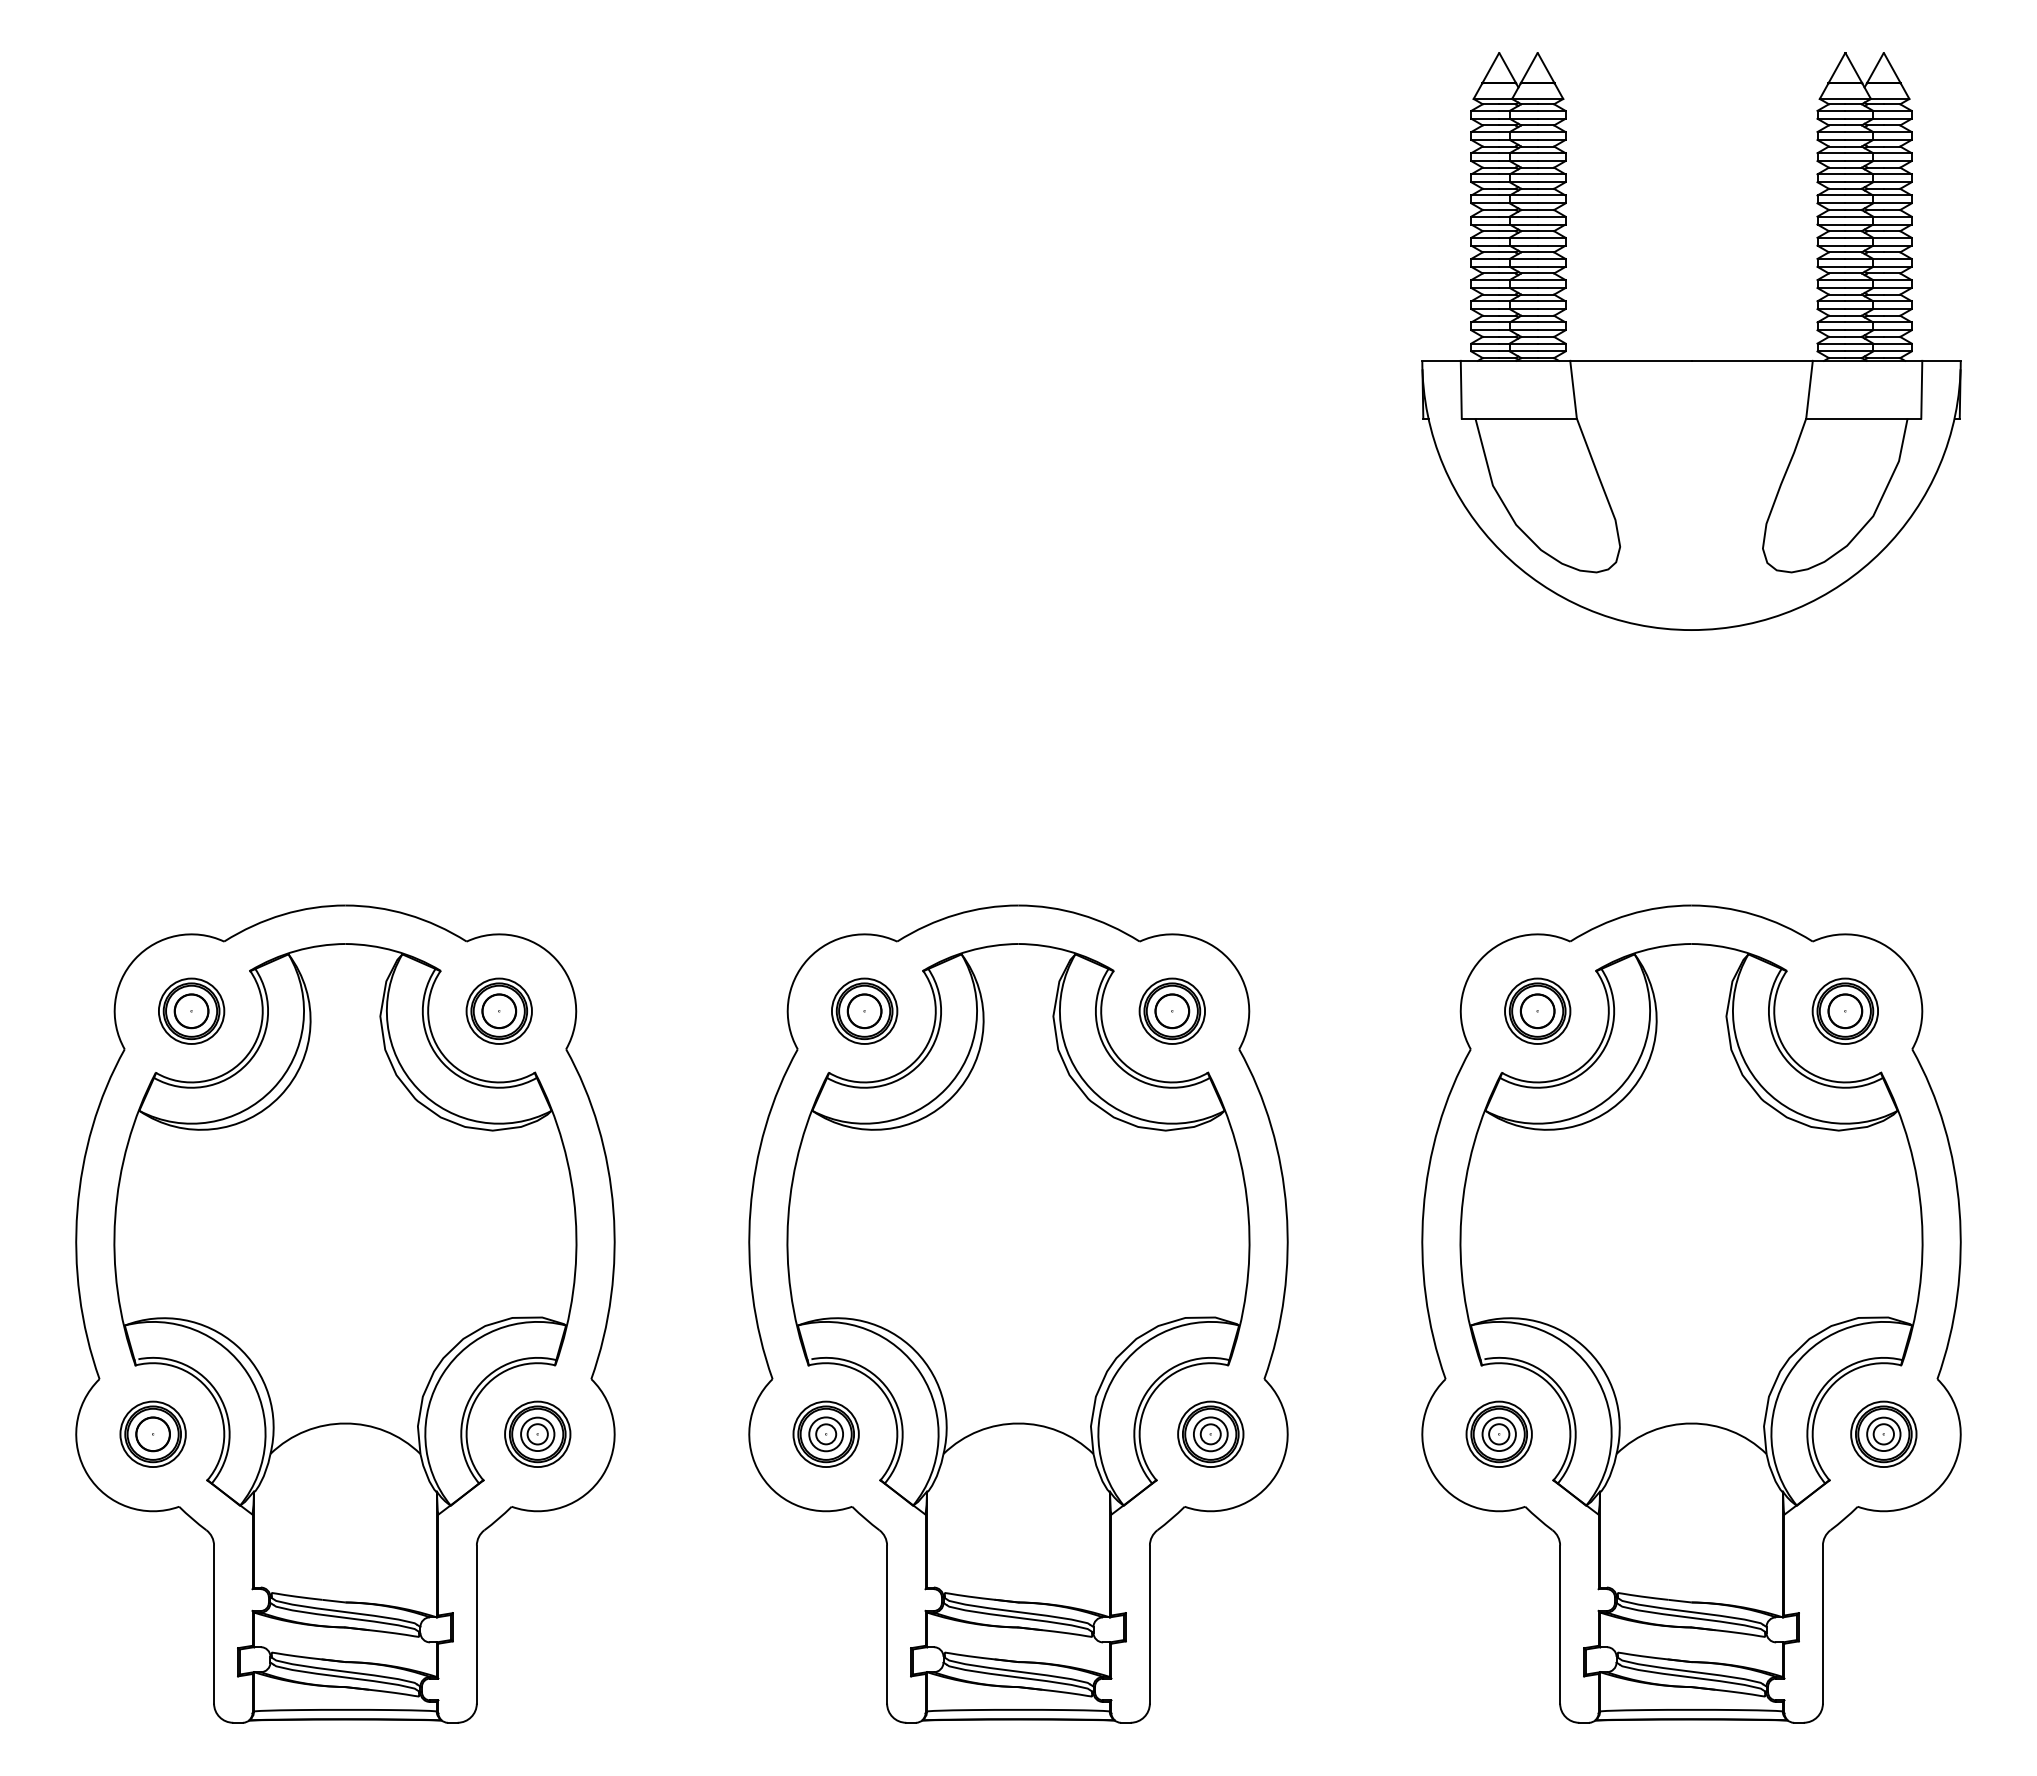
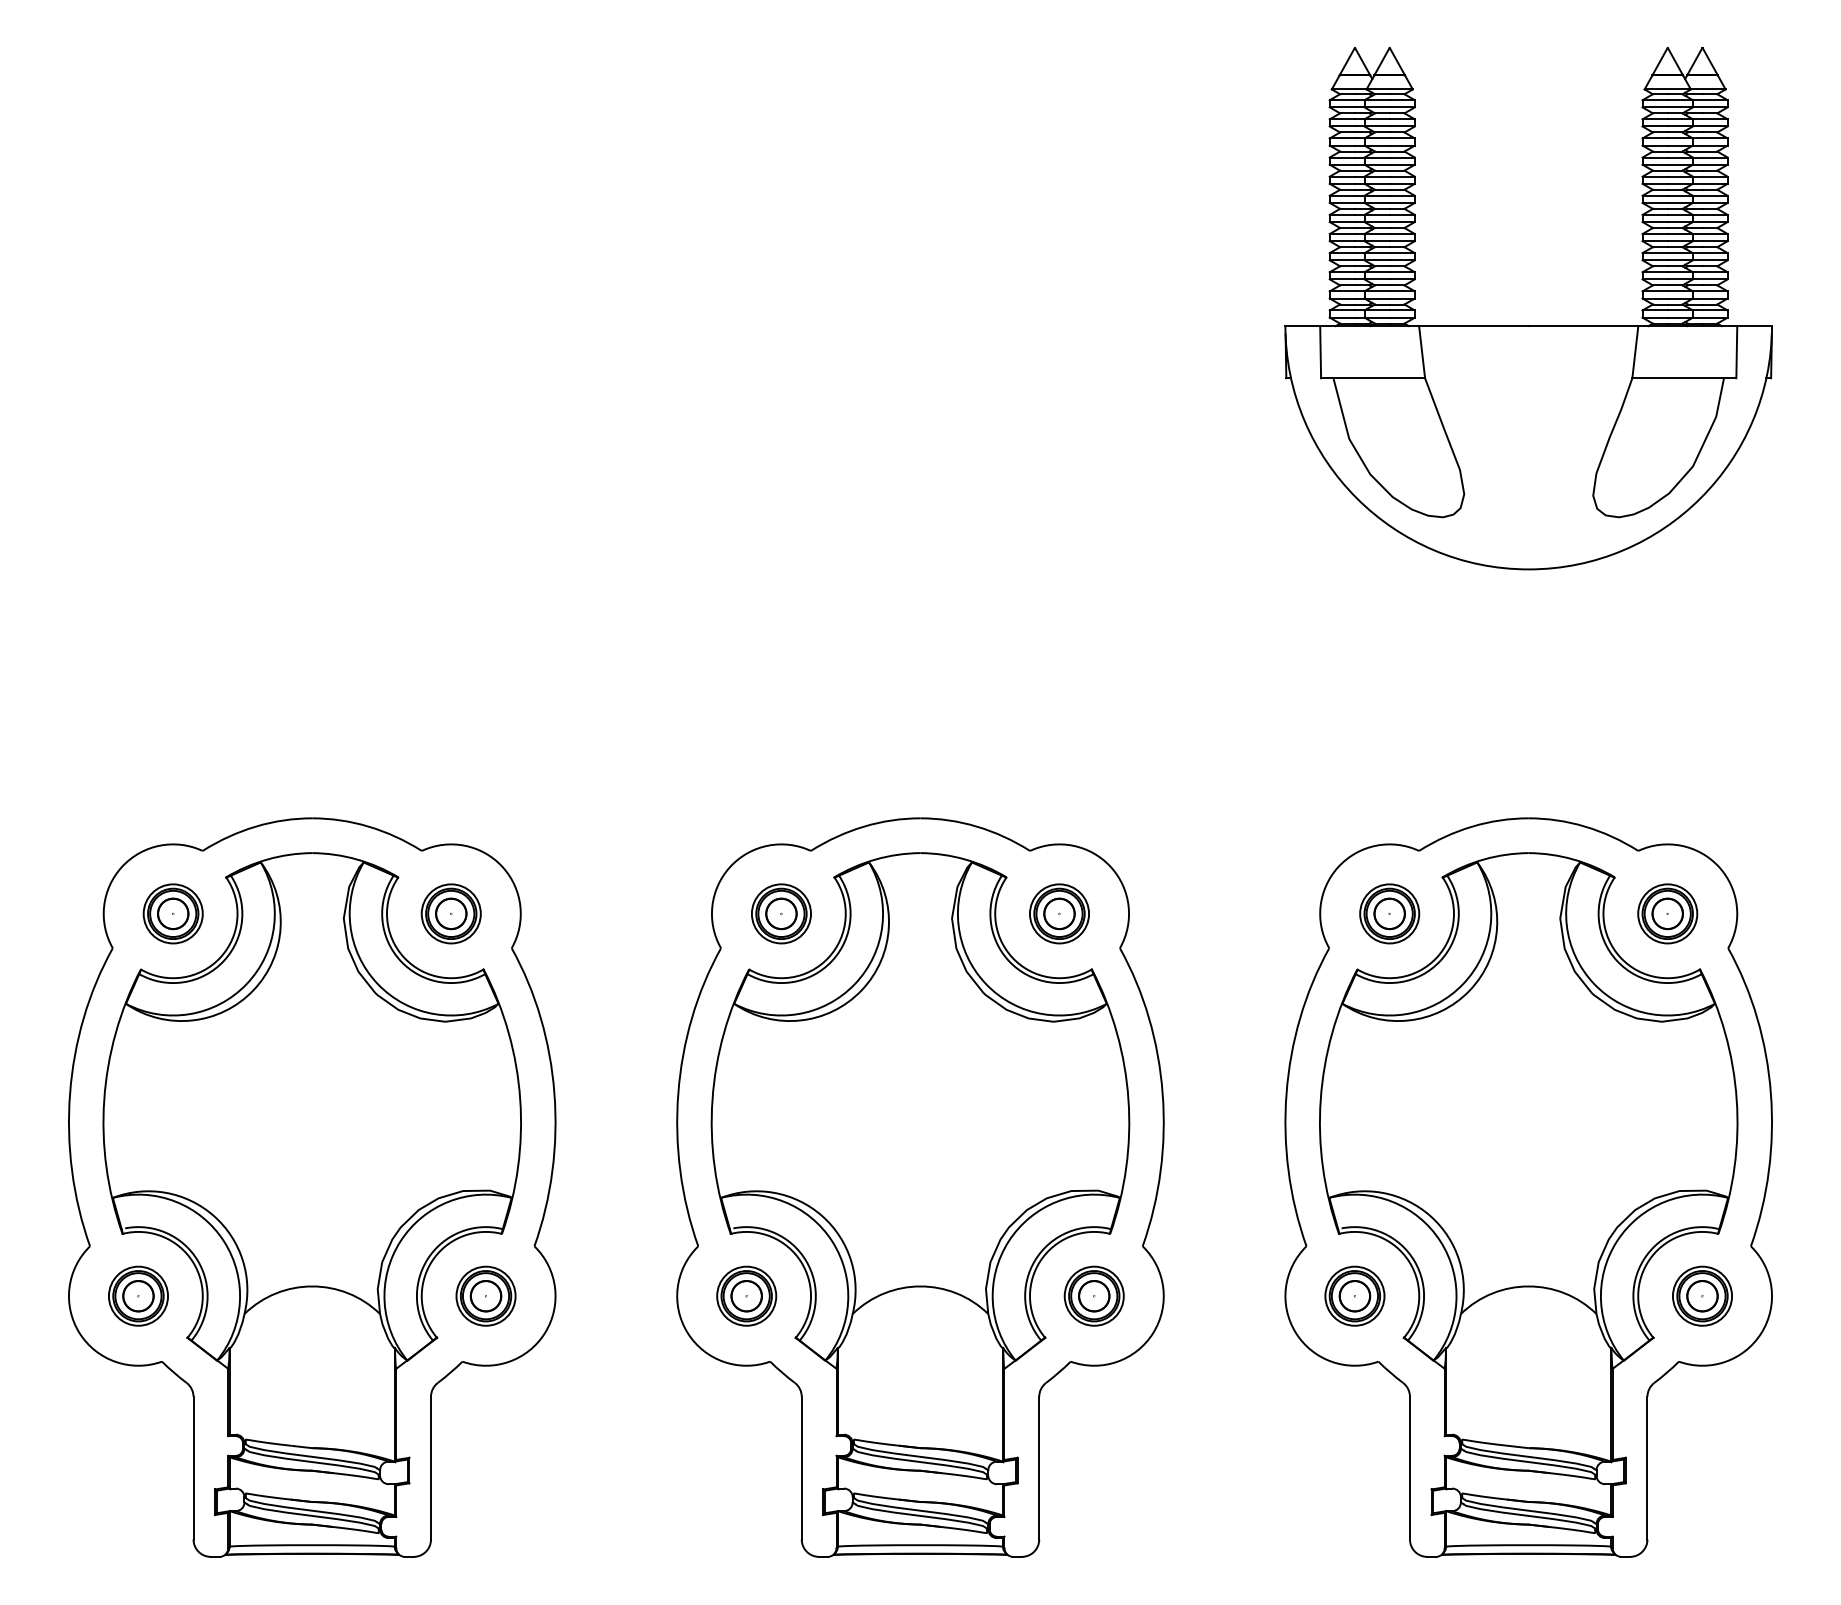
circle: (537, 1434) -> (485, 1296), size x1.67
circle: (825, 1434) -> (746, 1296), size x1.67
circle: (1210, 1434) -> (1094, 1296), size x1.67
circle: (1499, 1434) -> (1355, 1296), size x1.67
circle: (1883, 1434) -> (1702, 1296), size x1.67

